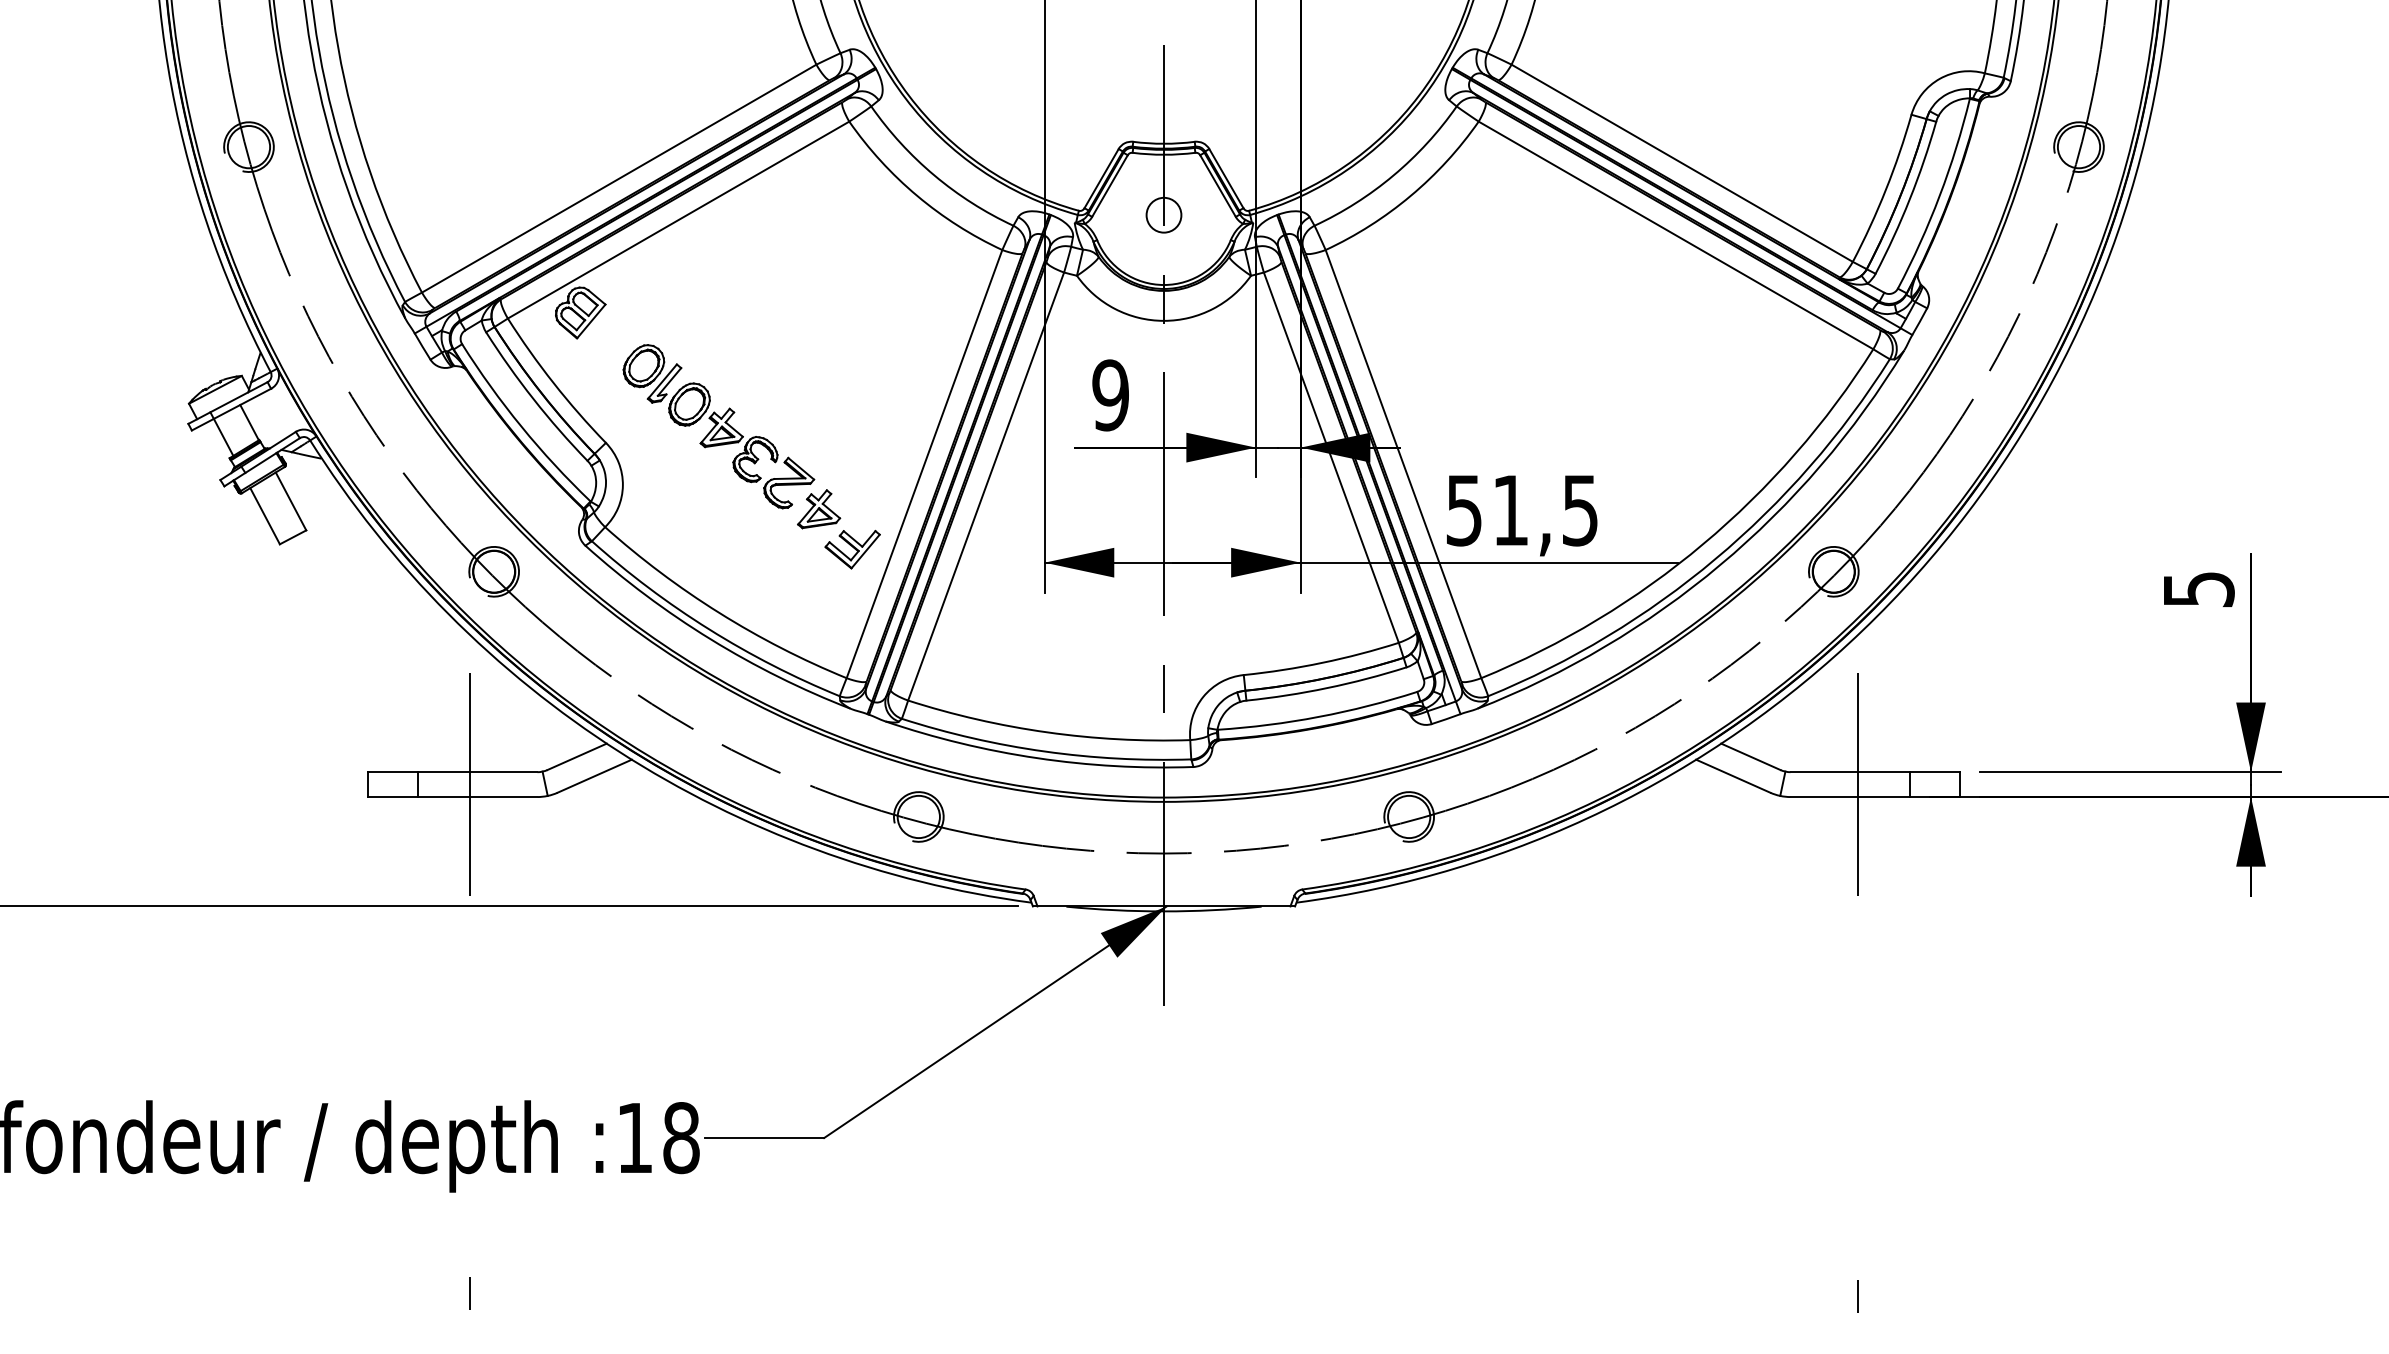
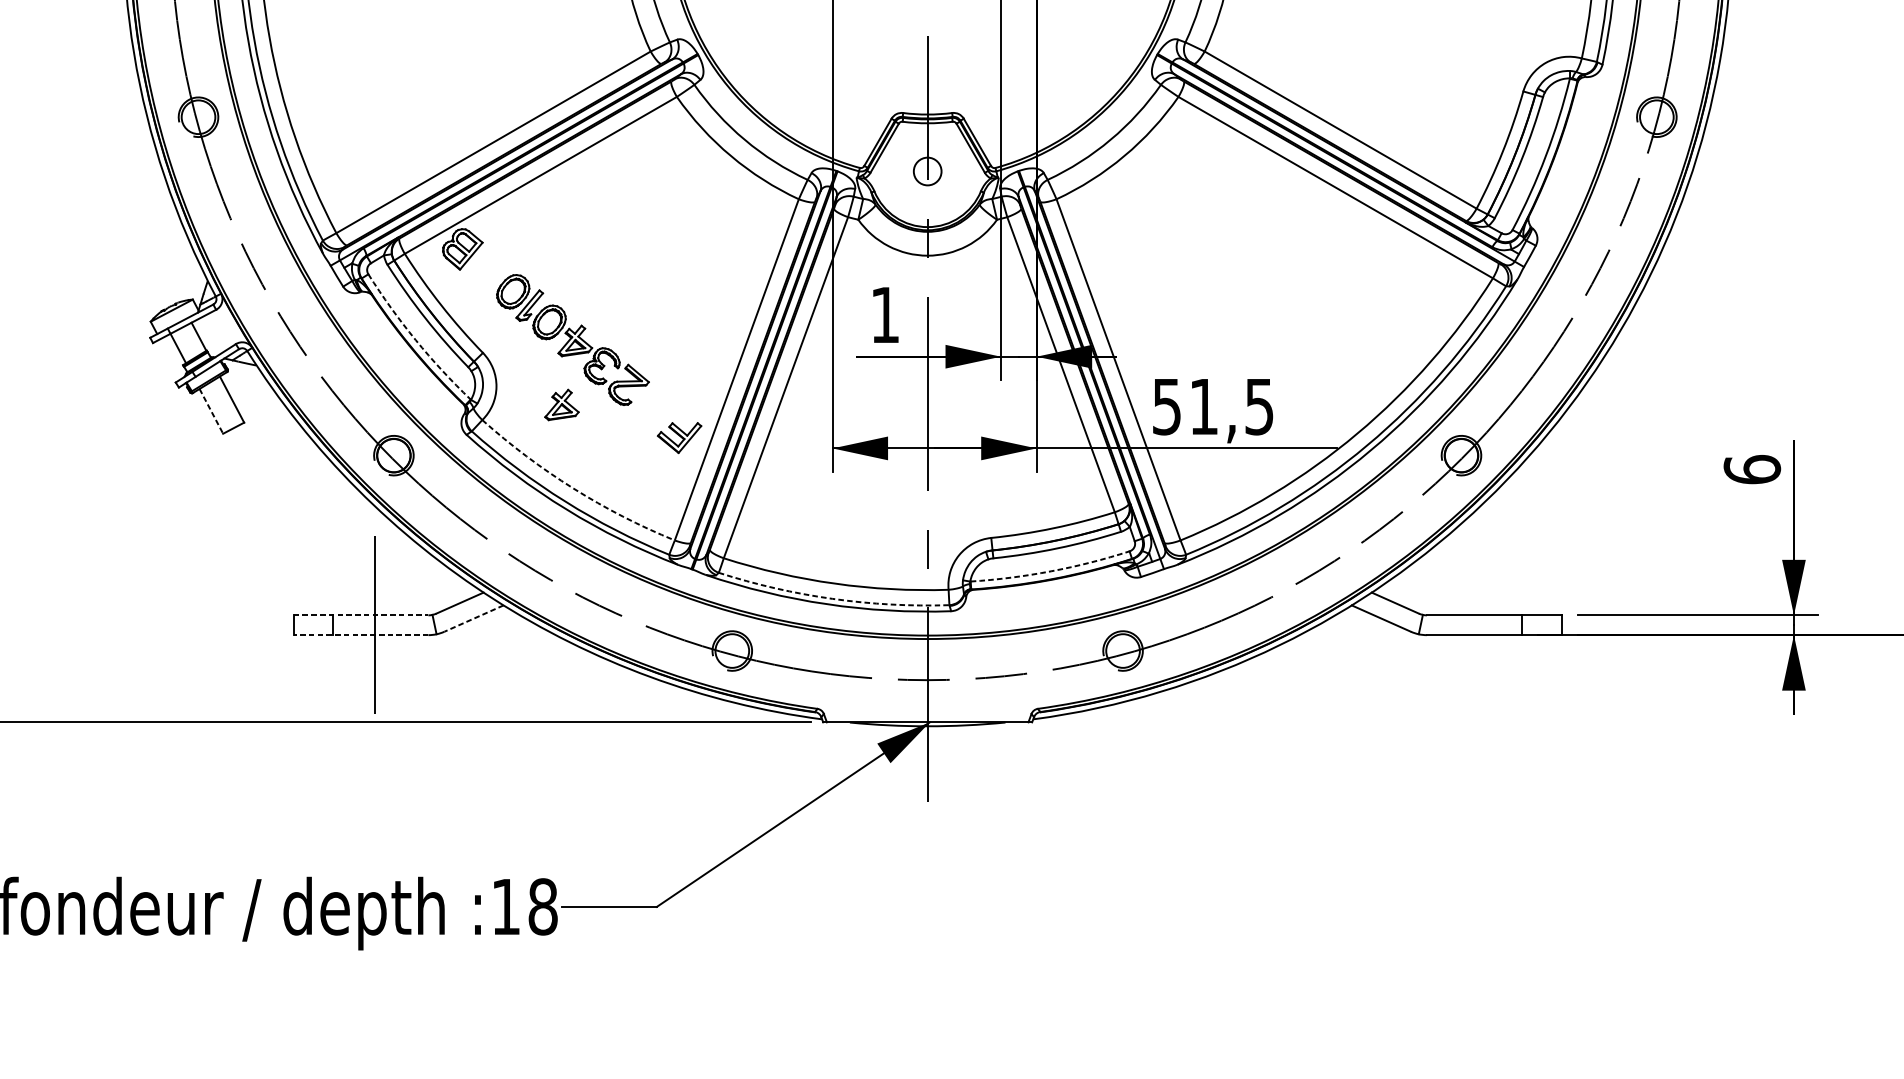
text: (1110, 395) -> (885, 315), 9 -> 1
arc: (521, 426) -> (415, 339), solid -> dashed
part: (819, 509) -> (562, 405), moved
line: (265, 516) -> (211, 411), solid -> dashed
text: (2198, 588) -> (1752, 468), 5 -> 6
arc: (719, 613) -> (573, 488), solid -> dashed
arc: (1318, 716) -> (1050, 570), solid -> dashed
arc: (1044, 751) -> (832, 598), solid -> dashed
line: (452, 772) -> (360, 615), solid -> dashed
line: (594, 776) -> (473, 618), solid -> dashed
line: (1857, 784) -> (1480, 625), removed
line: (452, 797) -> (360, 635), solid -> dashed
line: (470, 1293) -> (375, 1030), removed
line: (1857, 1296) -> (1480, 1033), removed

